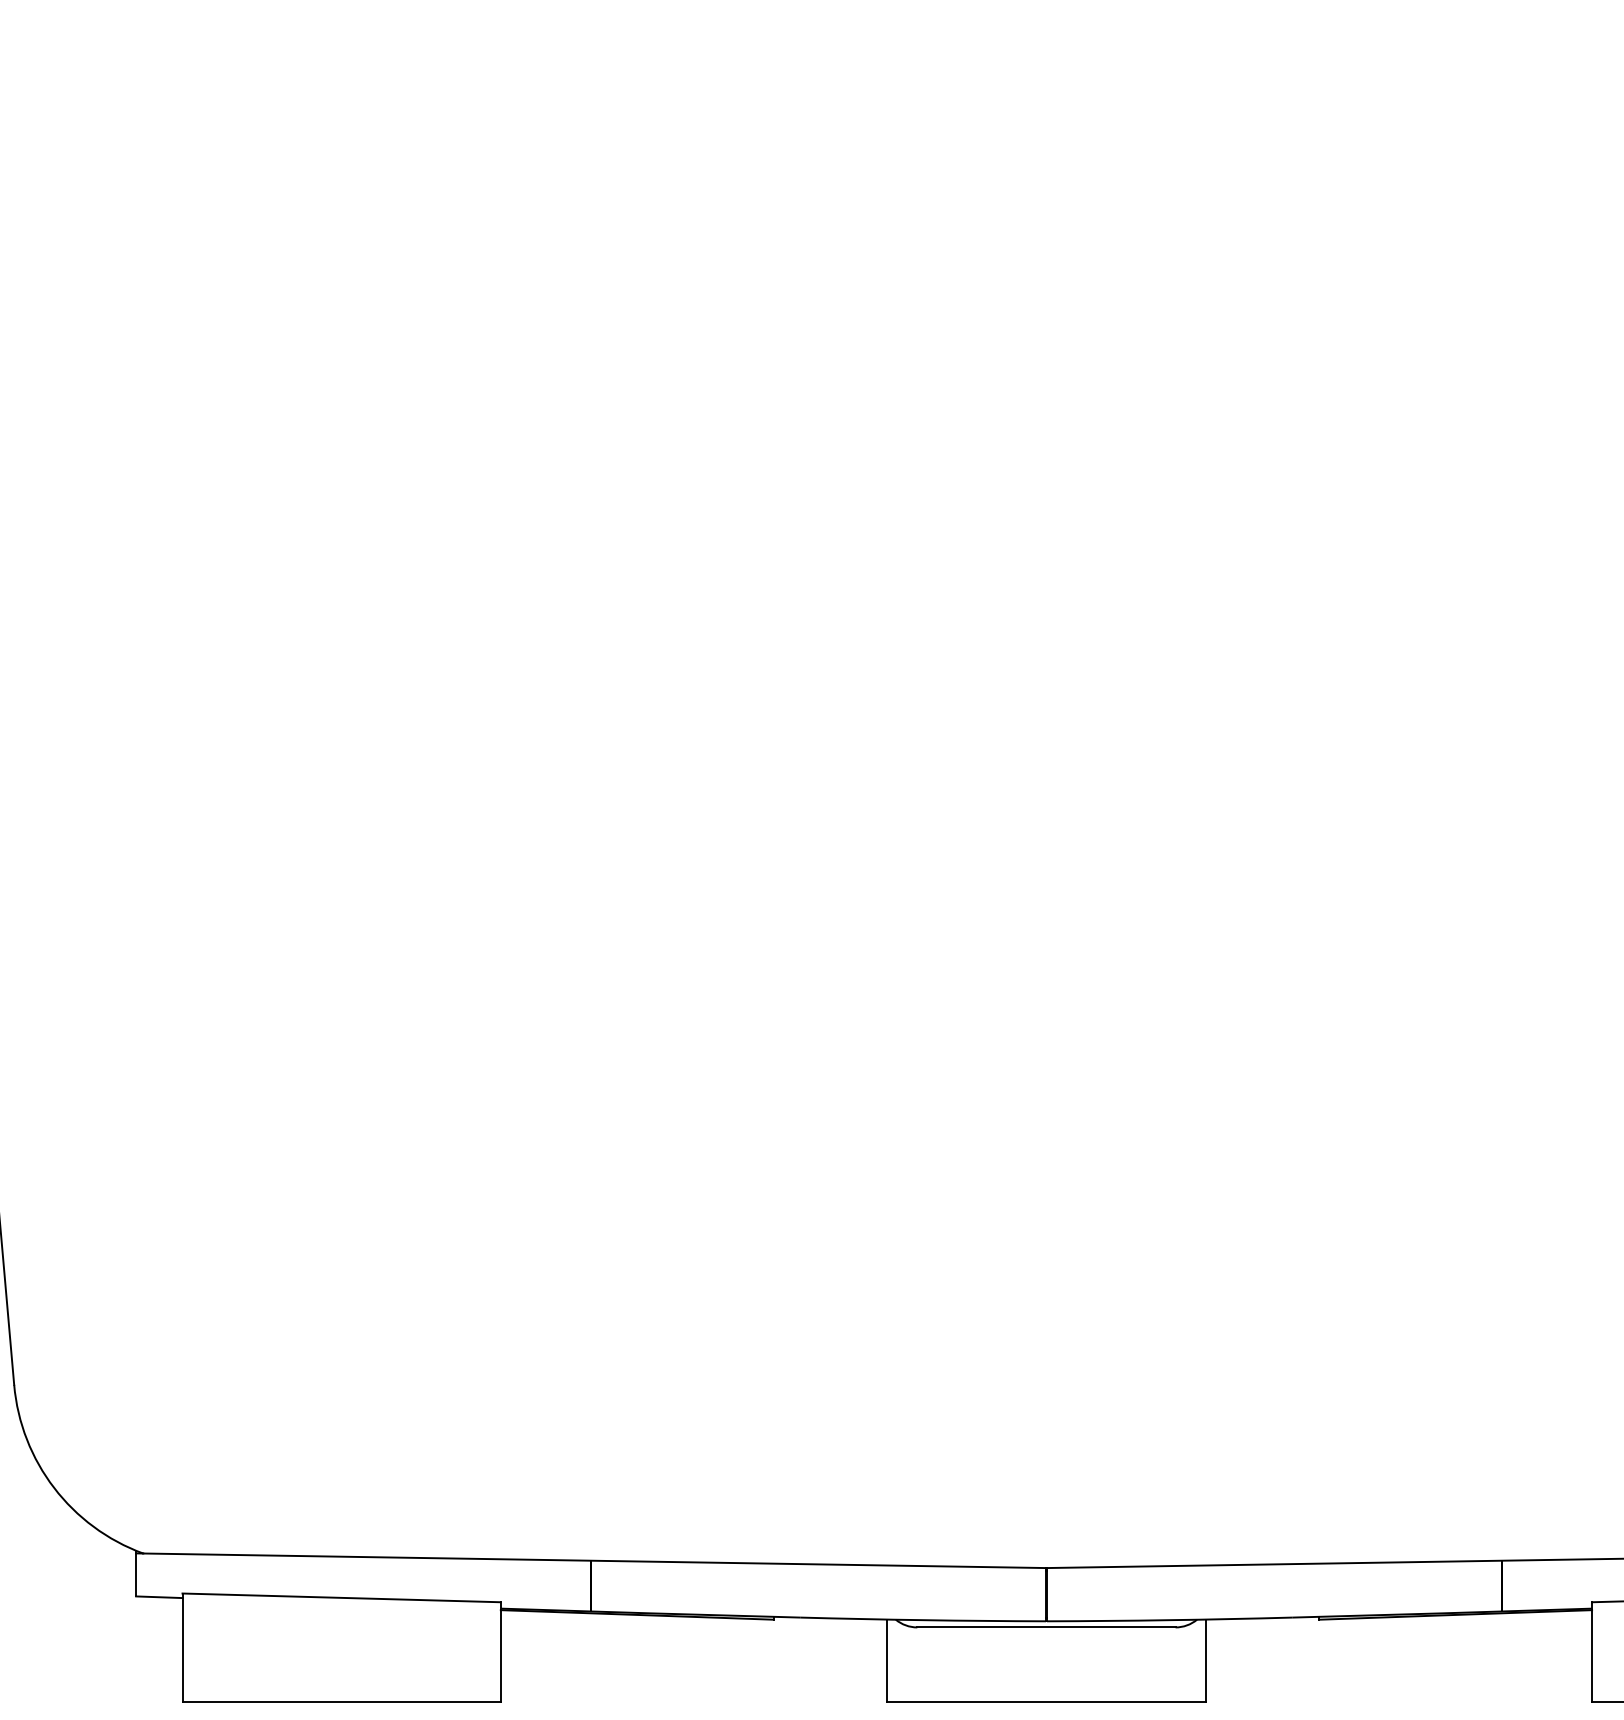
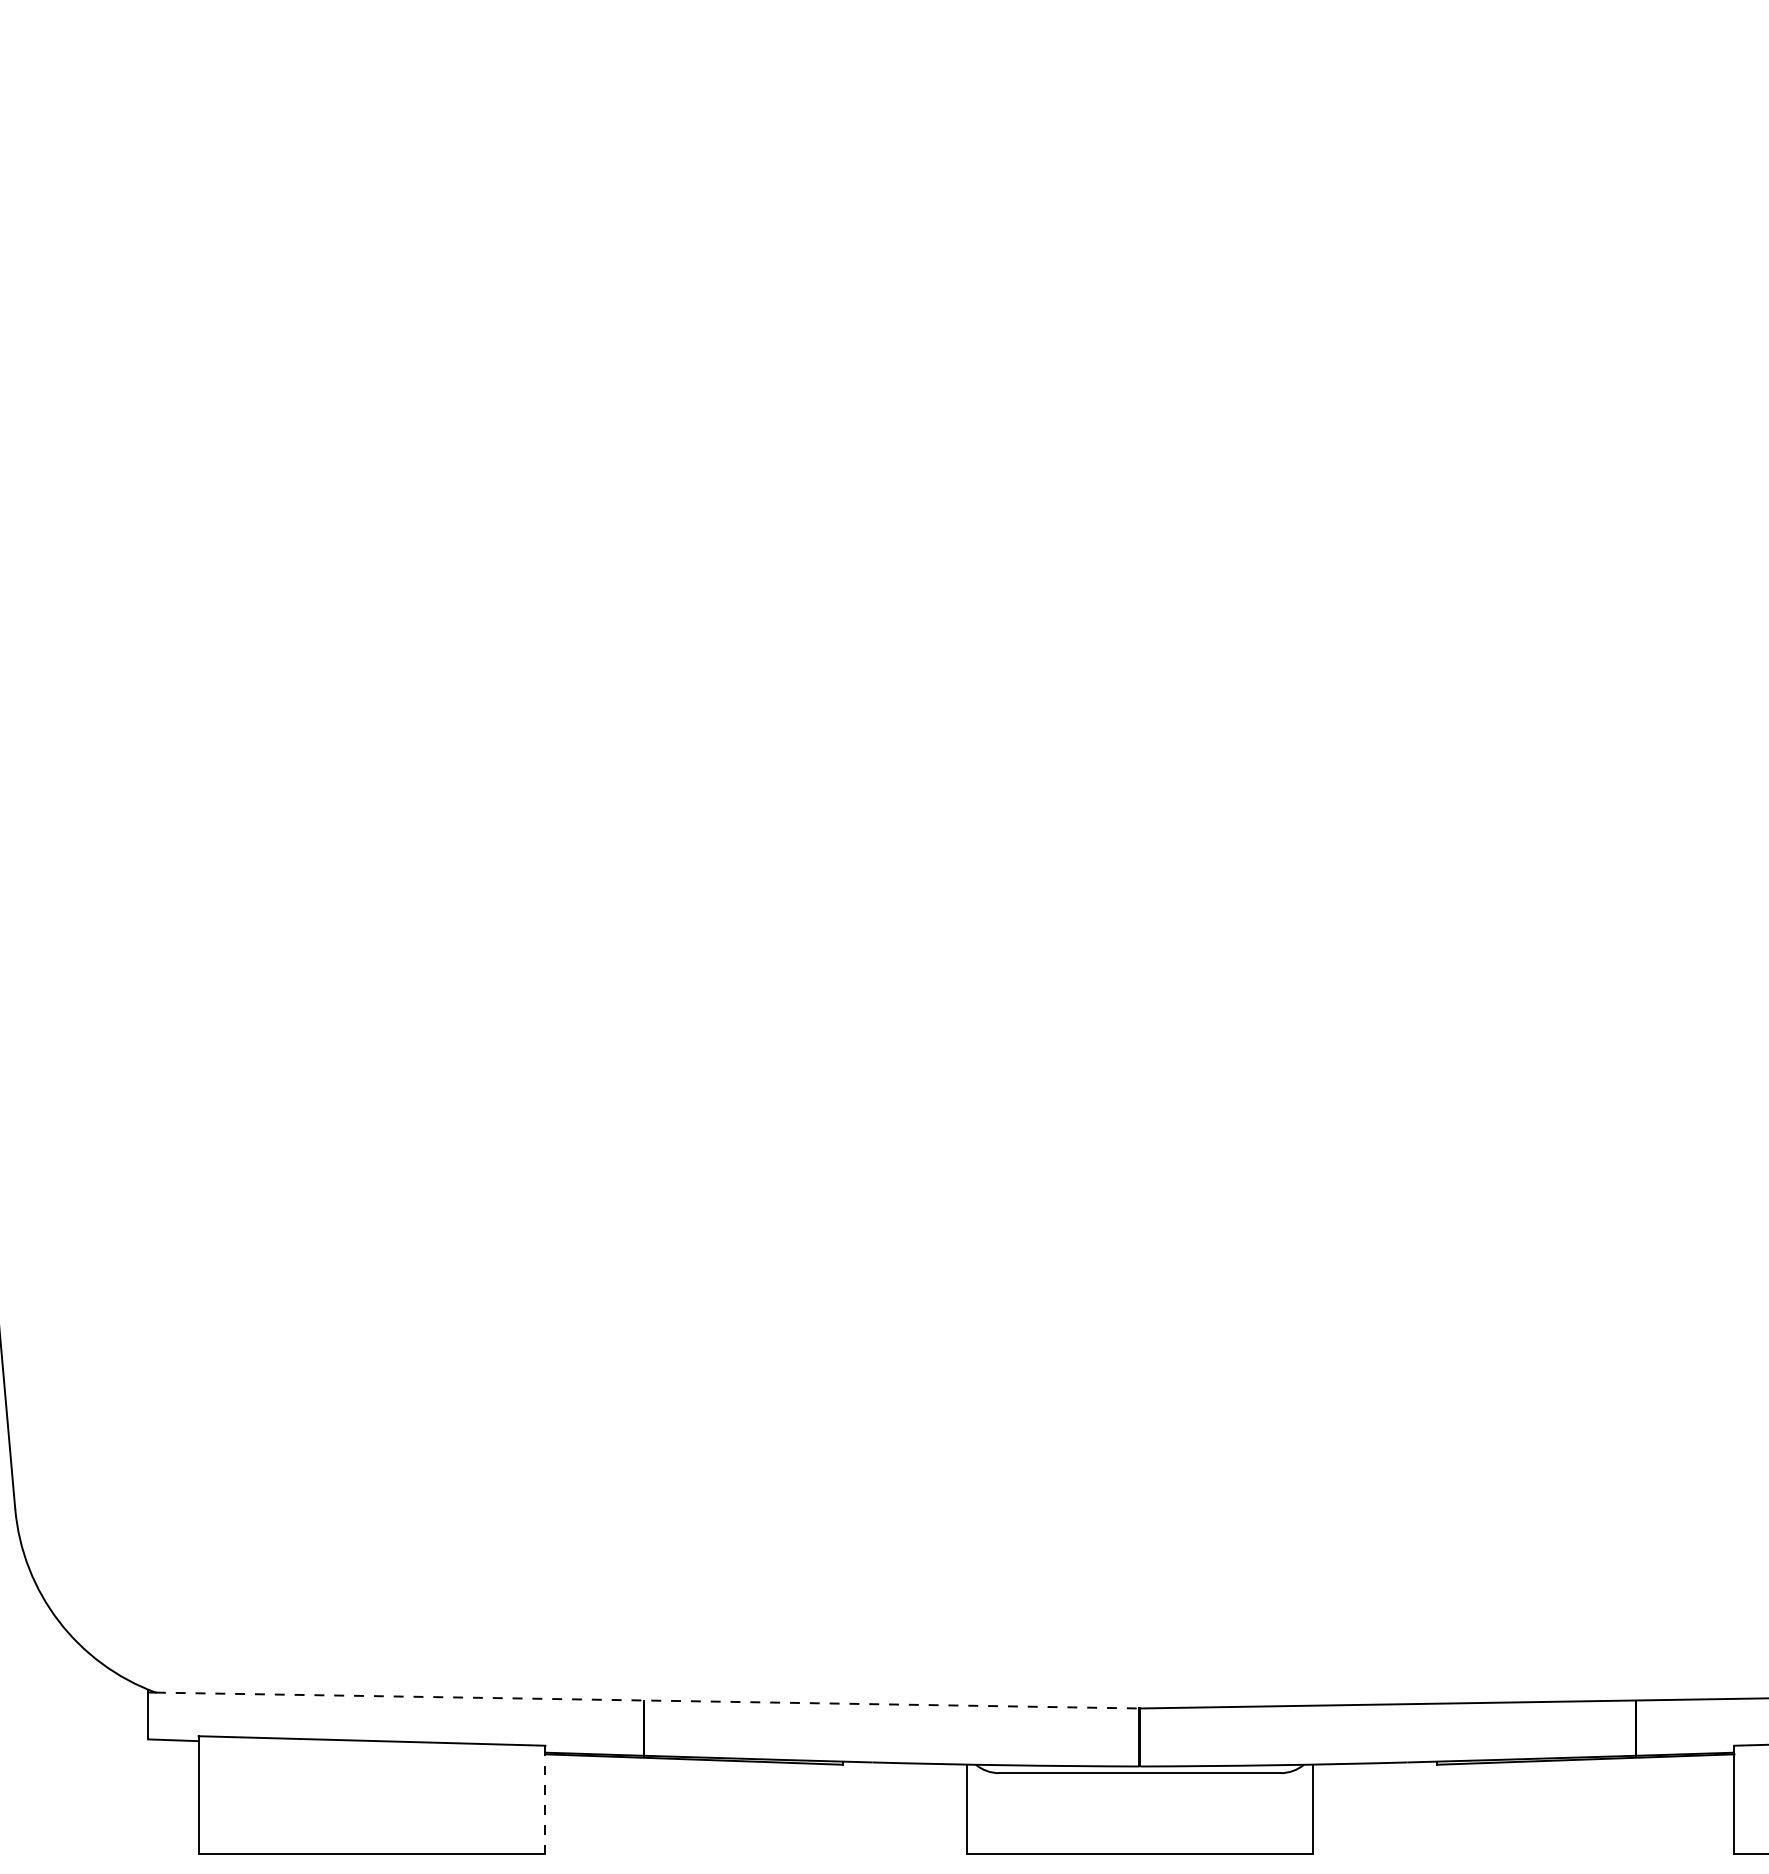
line: (594, 1560) -> (647, 1700), solid -> dashed
line: (500, 1652) -> (545, 1800), solid -> dashed

